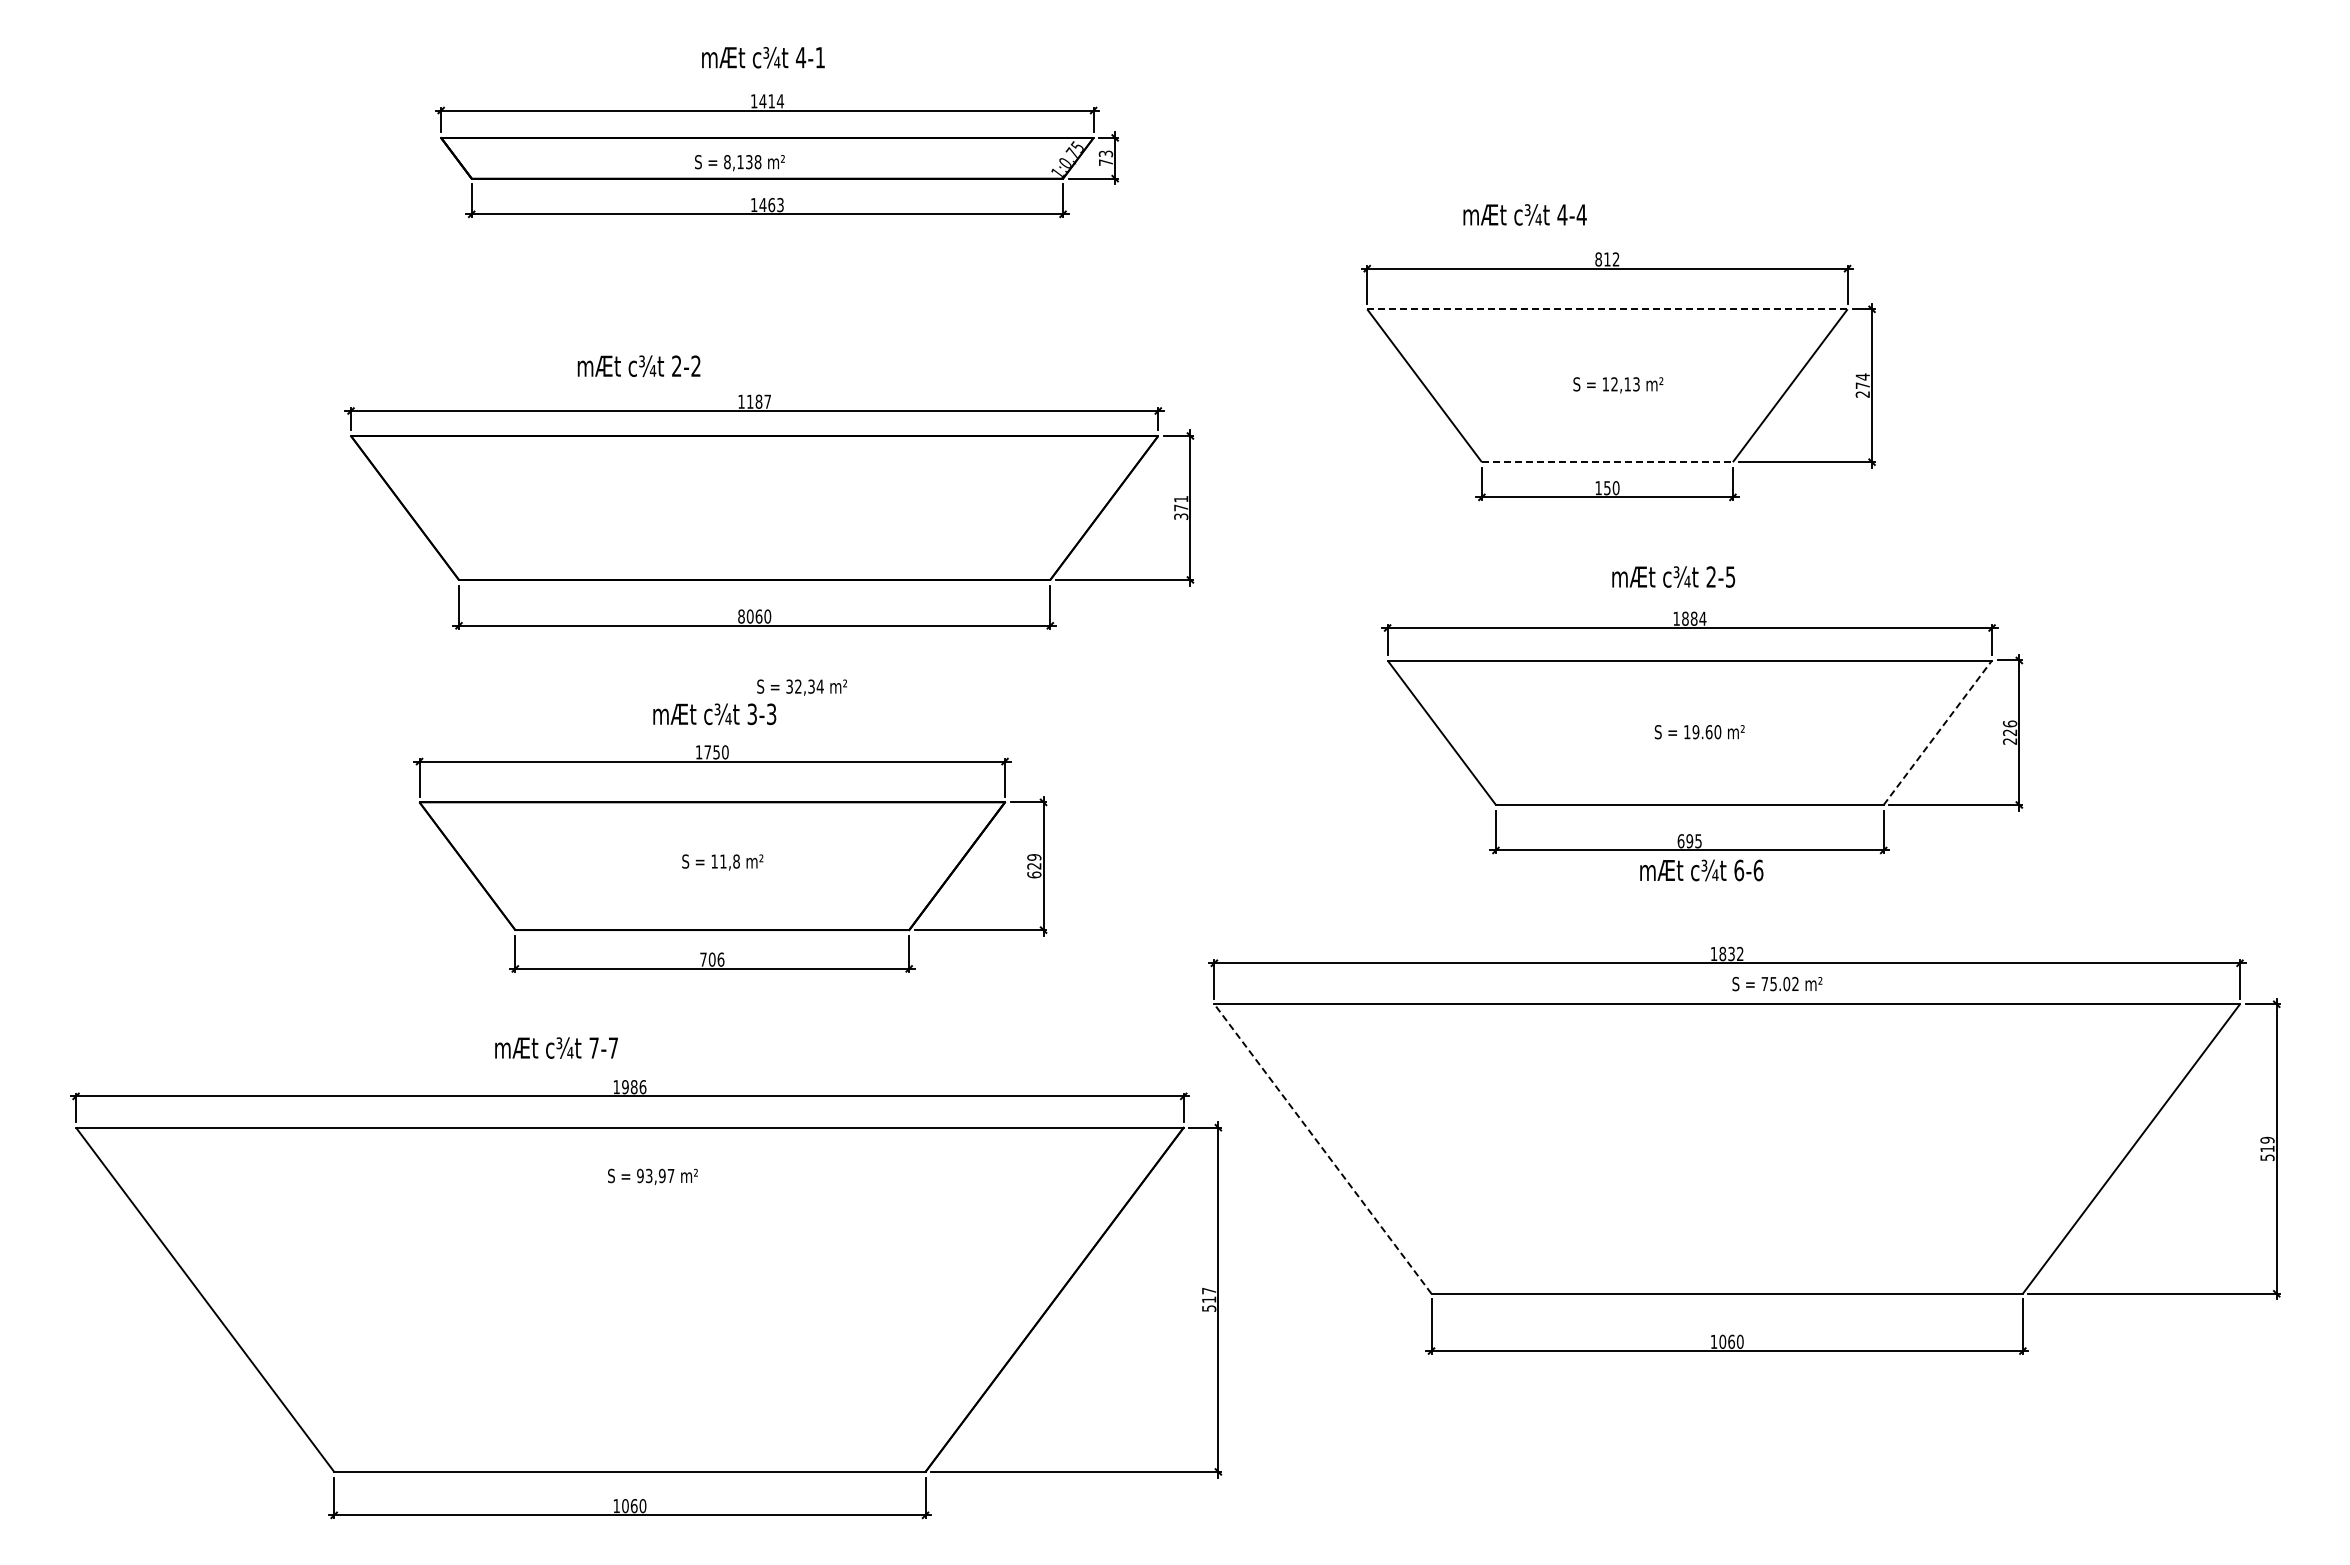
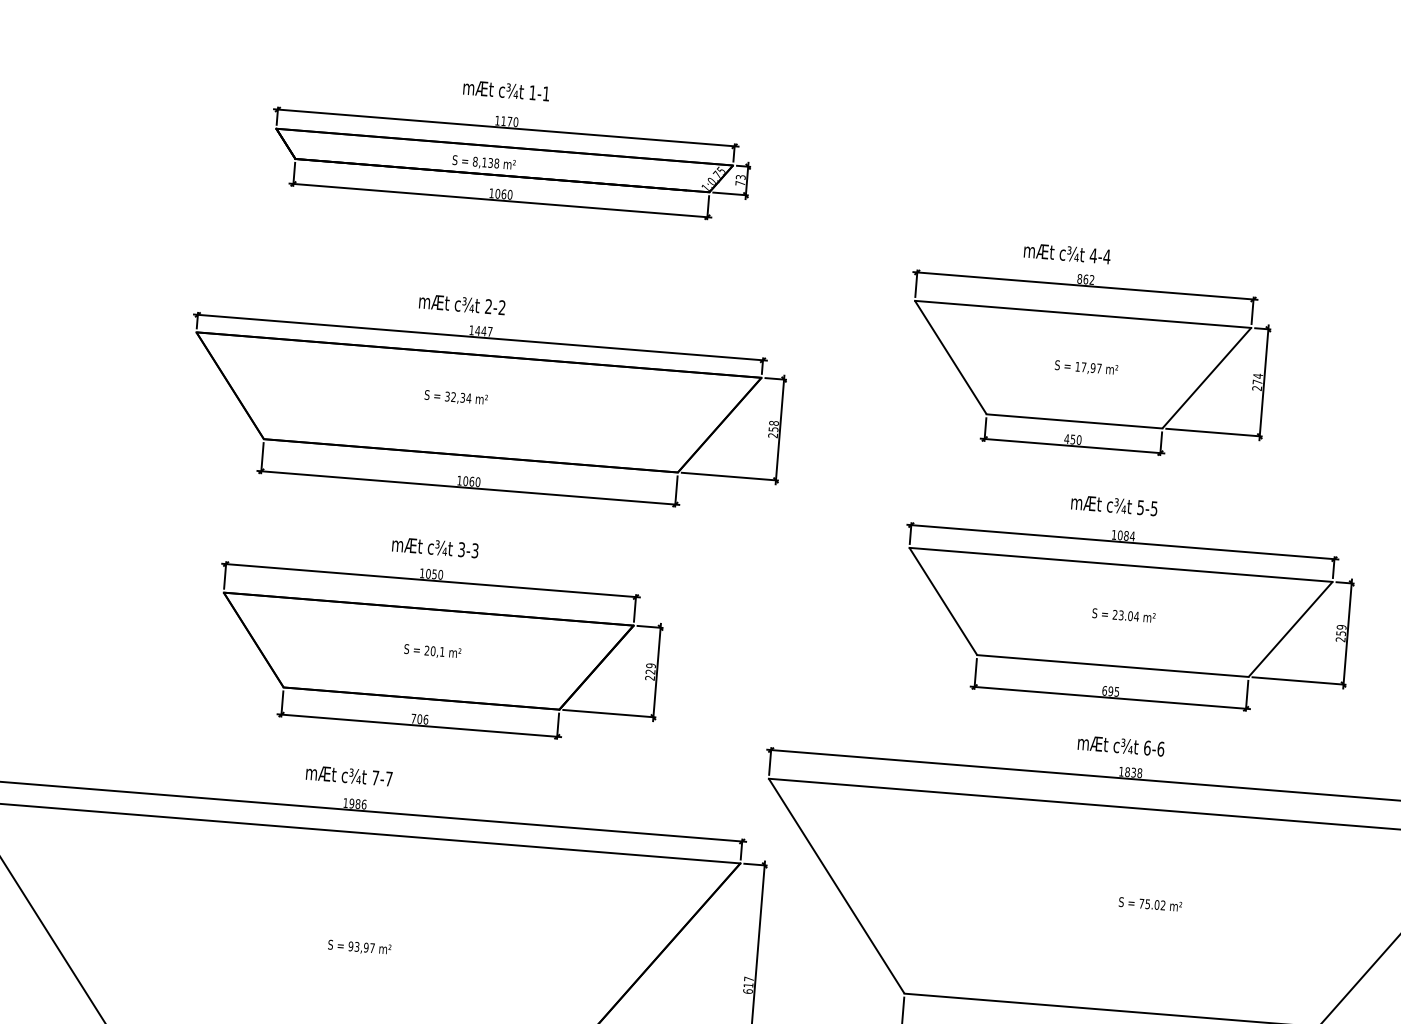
text: (800, 57) -> (532, 92), 4-1 -> 1-1
text: (771, 101) -> (509, 121), 1414 -> 1170
text: (771, 205) -> (503, 194), 1463 -> 1060
text: (1524, 214) -> (1066, 253), moved
text: (1607, 259) -> (1085, 279), 812 -> 862
line: (1607, 309) -> (1083, 314), dashed -> solid
text: (638, 365) -> (461, 304), moved
text: (1625, 384) -> (1091, 368), 12,13 -> 17,97
text: (754, 401) -> (480, 330), 1187 -> 1447
line: (1607, 462) -> (1074, 421), dashed -> solid
text: (1598, 488) -> (1066, 439), 150 -> 450
text: (1181, 507) -> (773, 429), 371 -> 258
text: (1710, 576) -> (1140, 507), 2-5 -> 5-5
text: (741, 616) -> (459, 480), 8060 -> 1060
text: (1685, 618) -> (1120, 535), 1884 -> 1084
text: (801, 687) -> (455, 397), moved
text: (2010, 727) -> (1341, 629), 226 -> 259
text: (1702, 732) -> (1125, 616), 19.60 -> 23.04
line: (1938, 732) -> (1291, 629), dashed -> solid
text: (707, 752) -> (428, 573), 1750 -> 1050
text: (725, 861) -> (434, 651), 11,8 -> 20,1
text: (1701, 870) -> (1121, 745), moved
text: (1034, 874) -> (650, 677), 629 -> 229
text: (1740, 954) -> (1139, 773), 1832 -> 1838
text: (1777, 984) -> (1150, 904), moved
text: (556, 1047) -> (349, 775), moved
line: (1322, 1149) -> (836, 886), dashed -> solid
text: (652, 1176) -> (359, 947), moved
text: (1209, 1308) -> (748, 991), 517 -> 617

